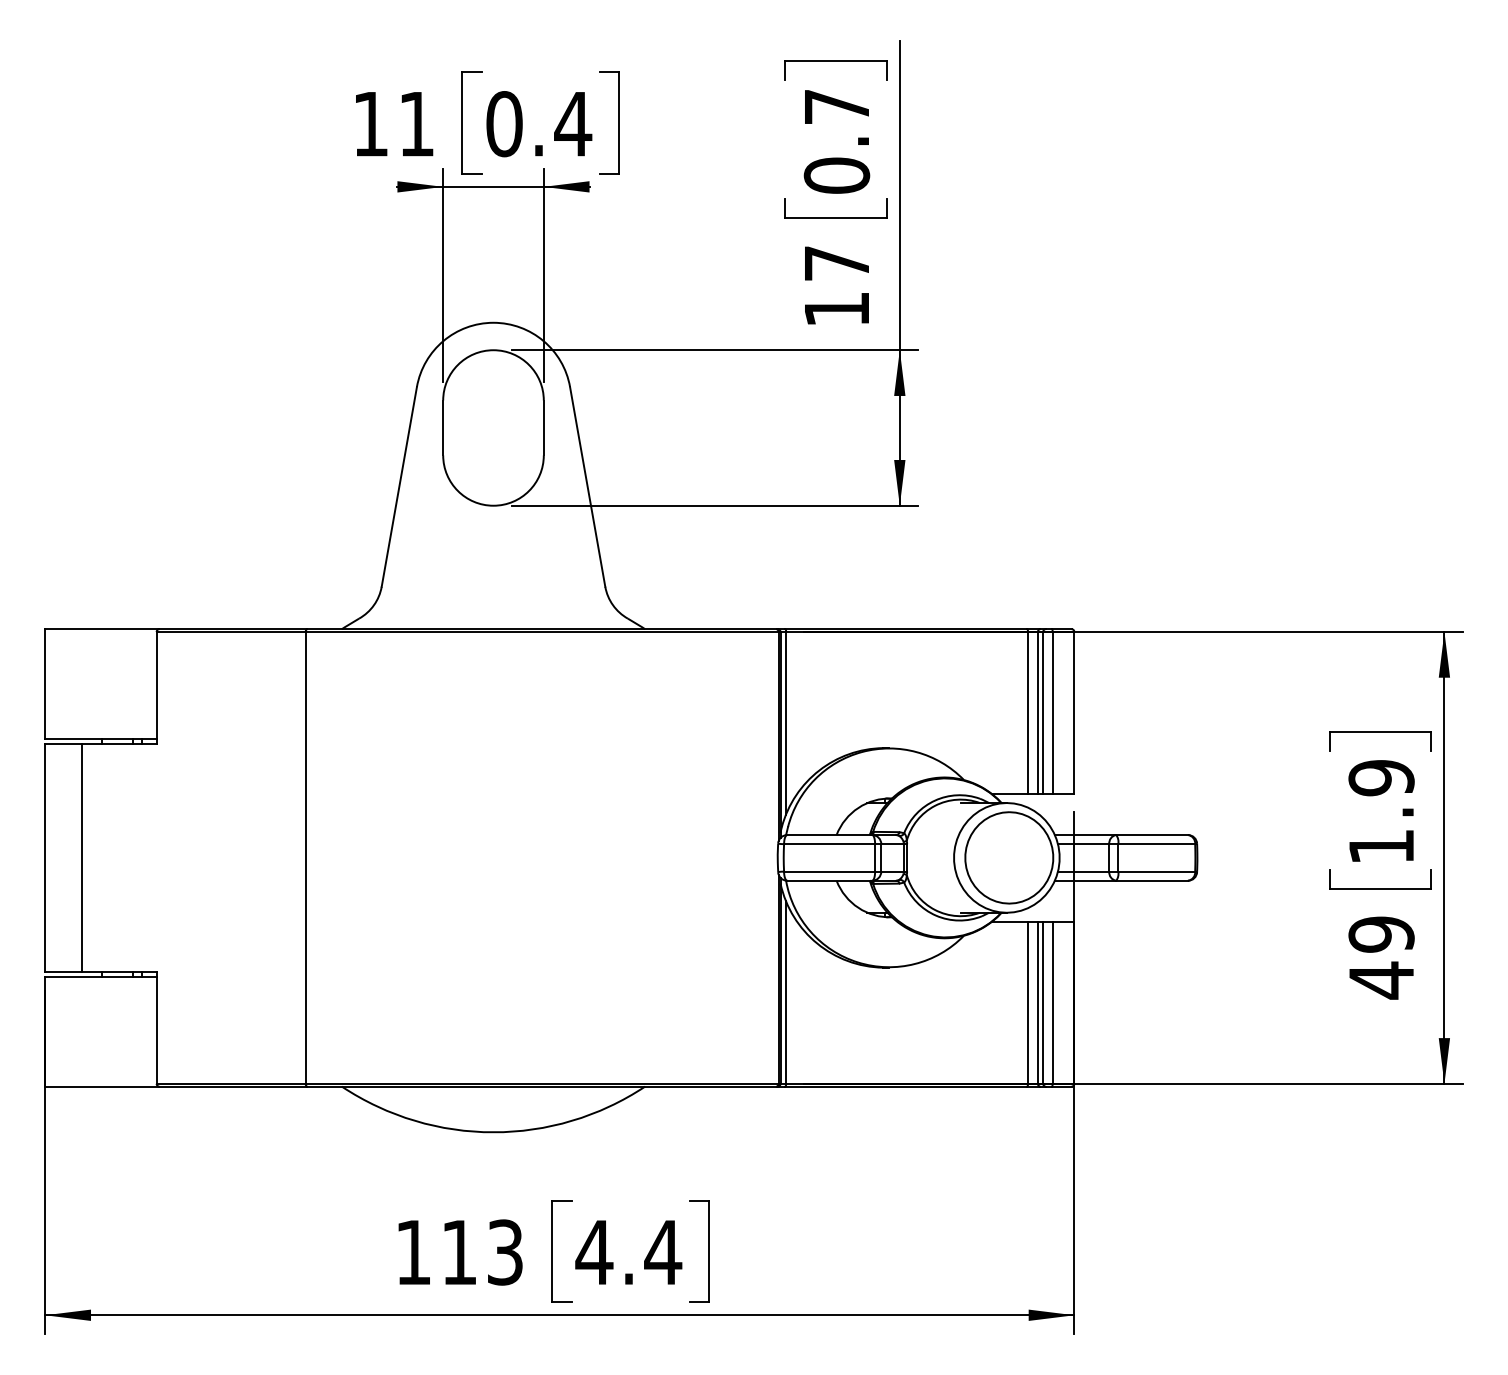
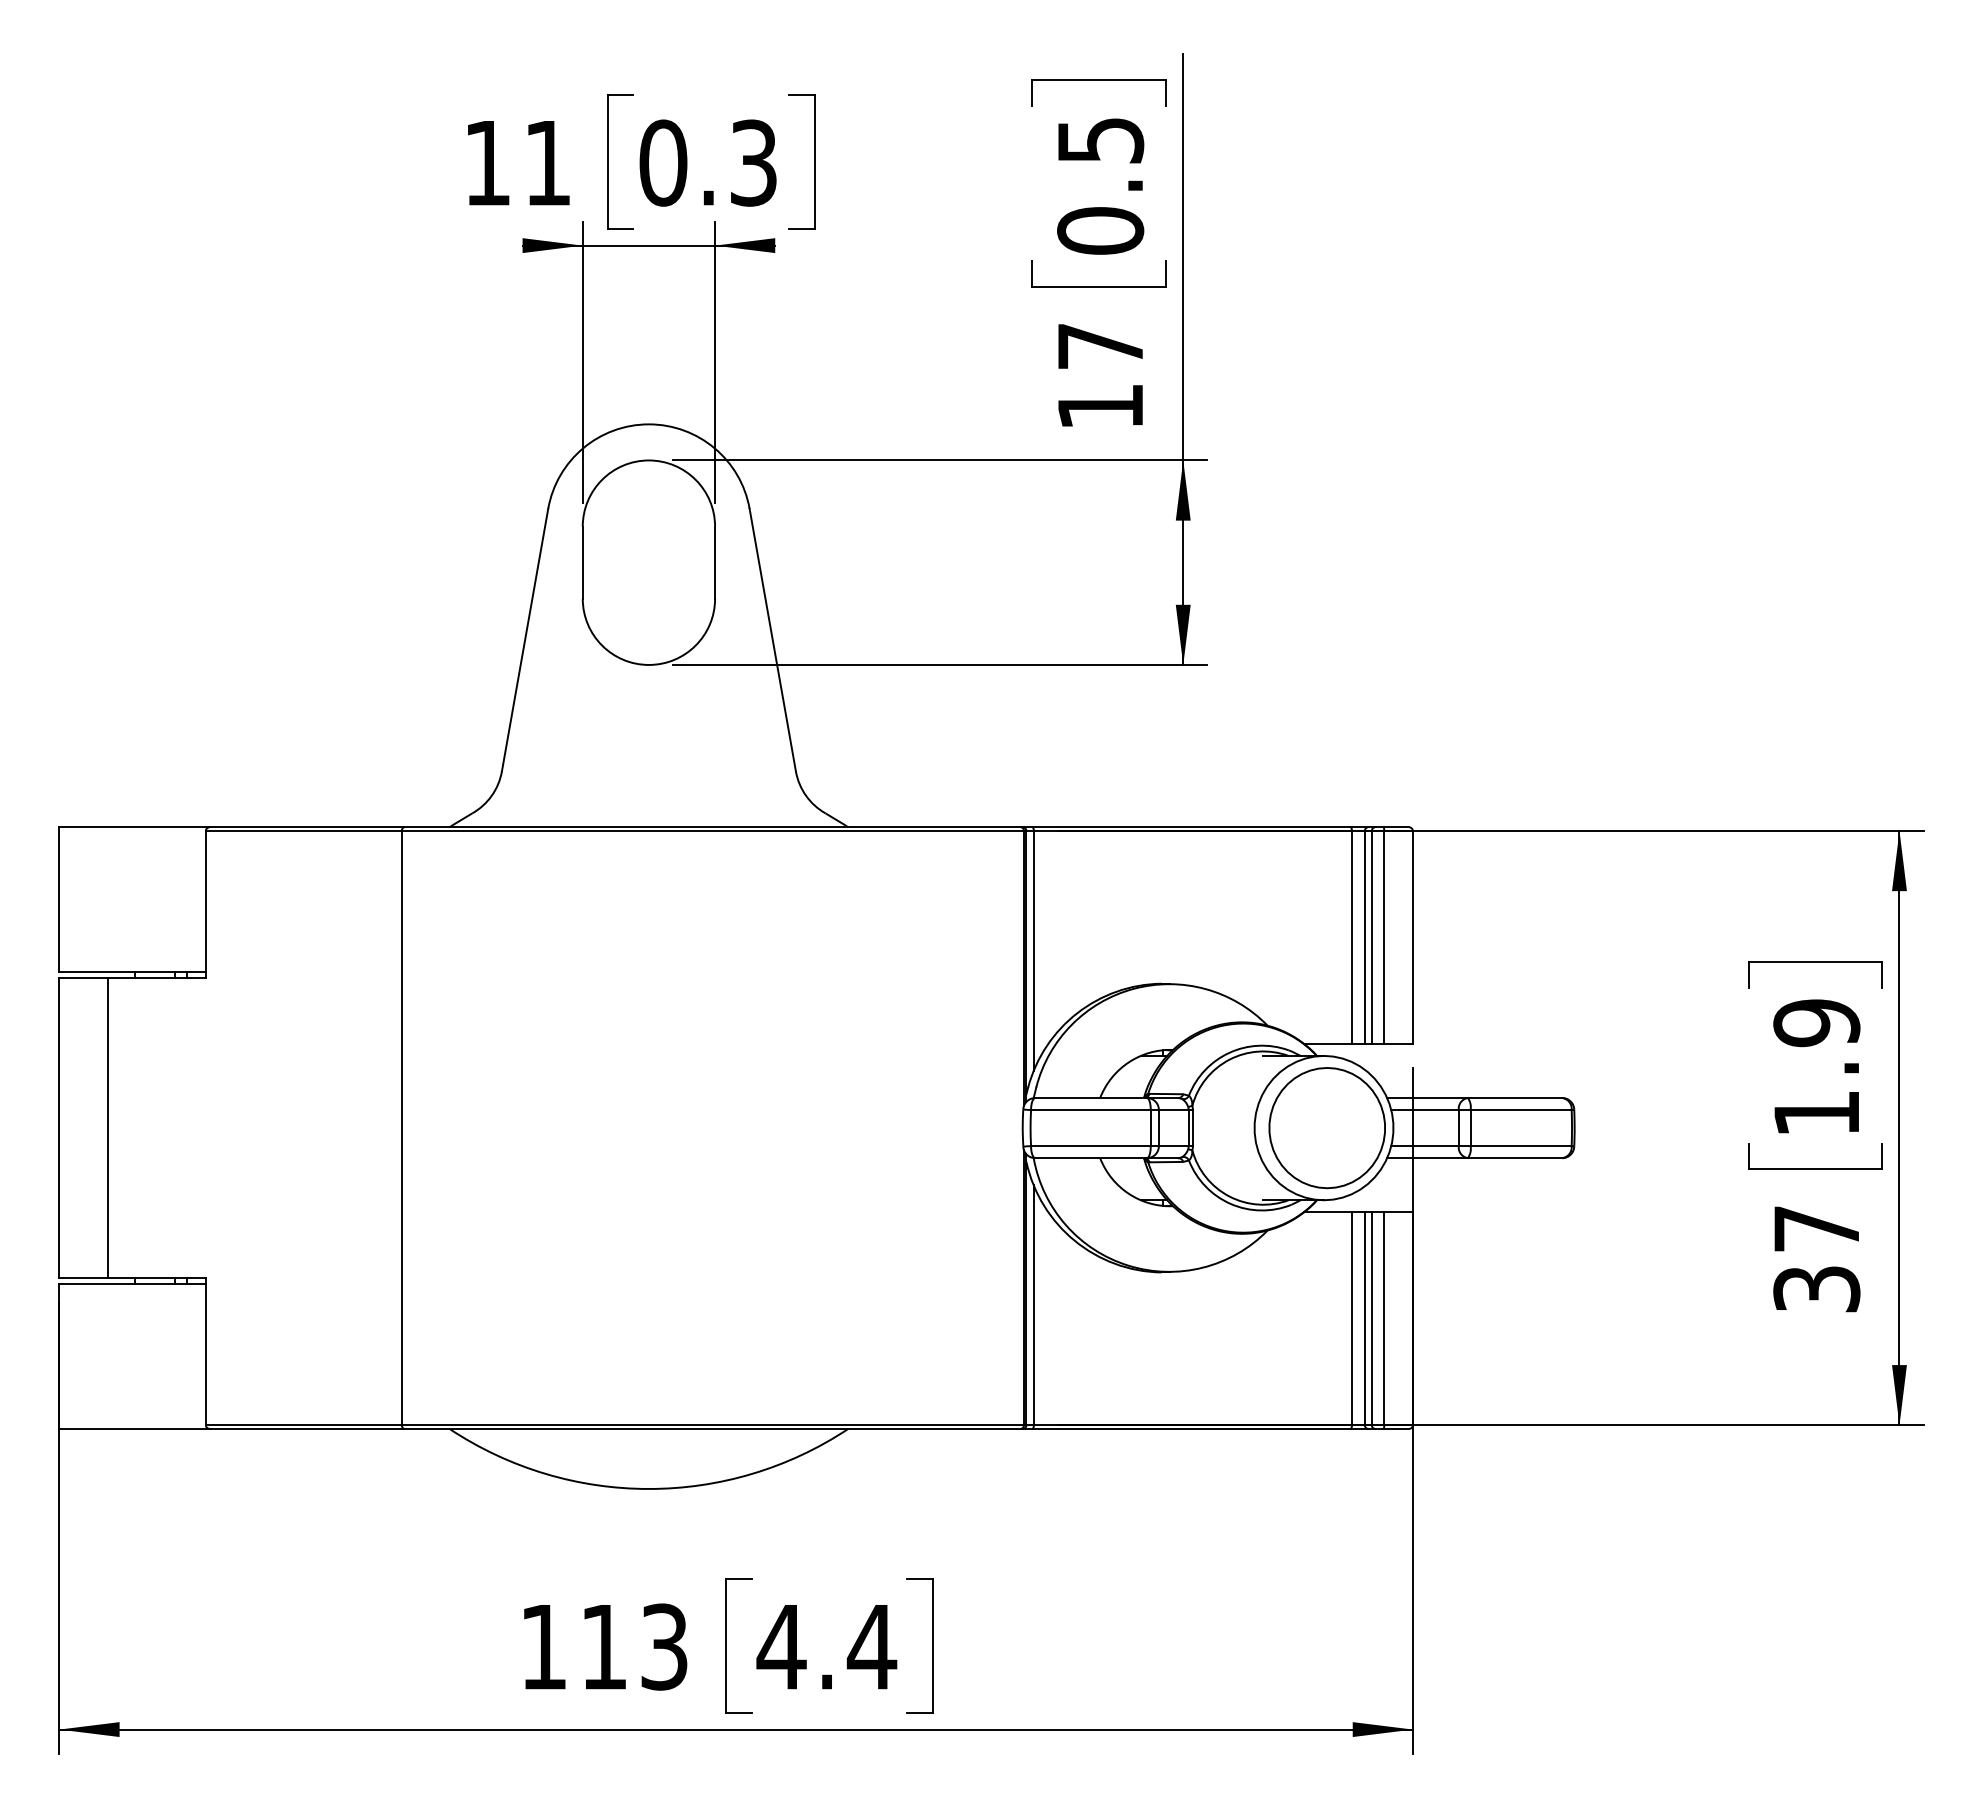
text: (837, 106) -> (1101, 140), 0.7 -> 0.5
text: (573, 123) -> (753, 162), 0.4 -> 0.3
text: (1381, 957) -> (1816, 1259), 49 -> 37

